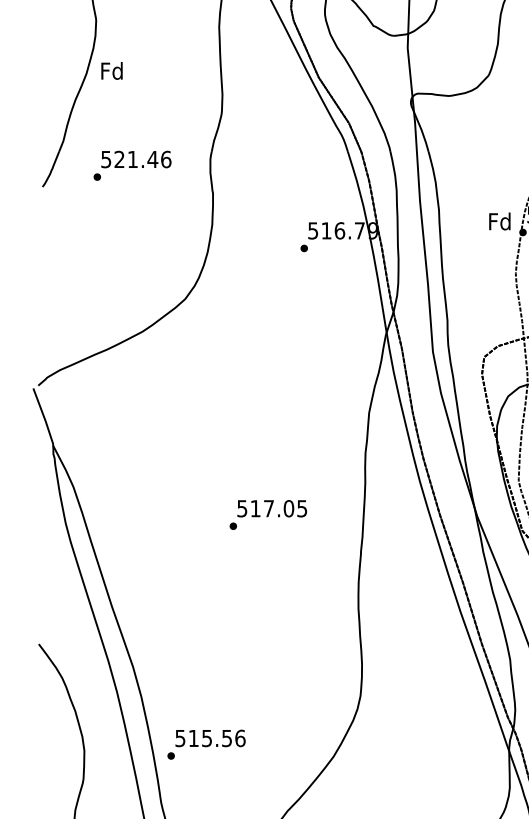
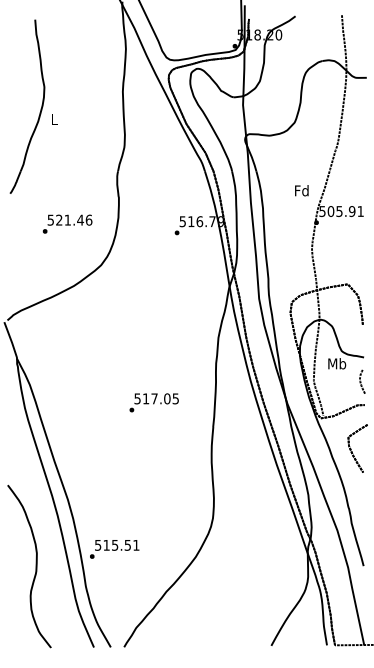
text: (112, 70) -> (54, 119), Fd -> L
text: (132, 164) -> (67, 223), moved
text: (499, 221) -> (301, 190), moved
text: (240, 737) -> (136, 544), 515.56 -> 515.51

